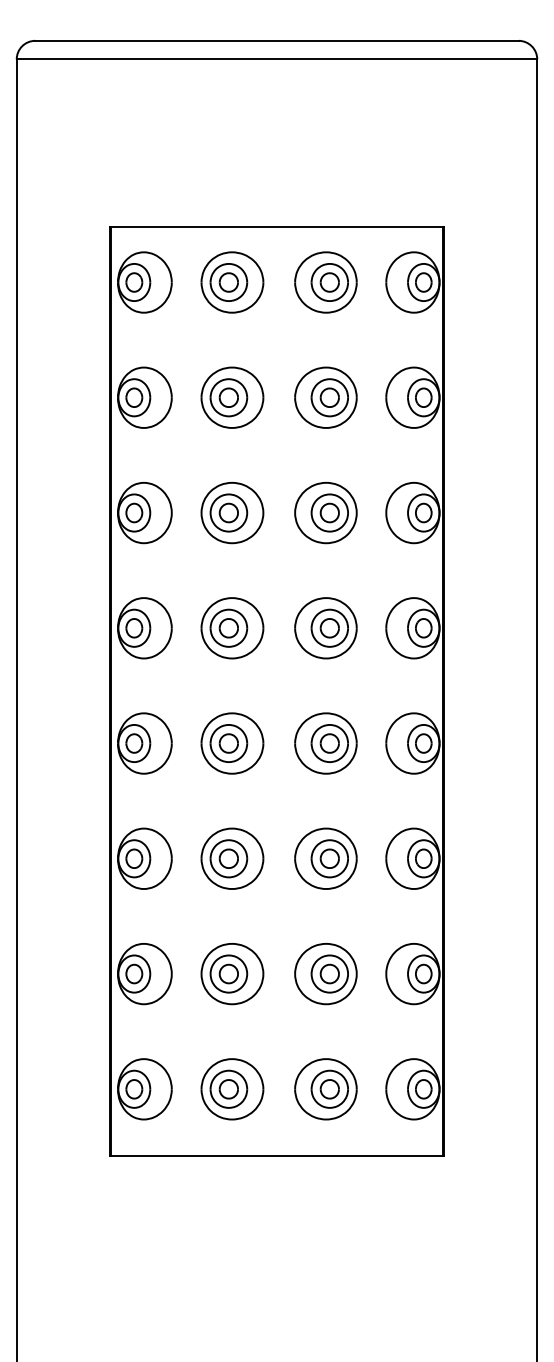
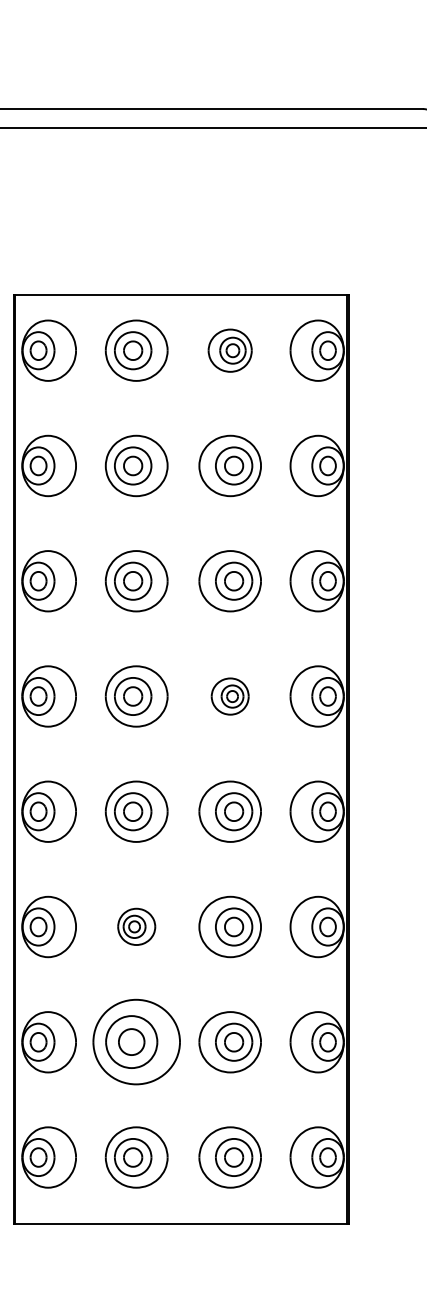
part: (325, 282) -> (229, 350), size x0.7
part: (325, 628) -> (229, 696), size x0.6
part: (232, 858) -> (136, 926), size x0.6
part: (232, 974) -> (136, 1042), size x1.4

